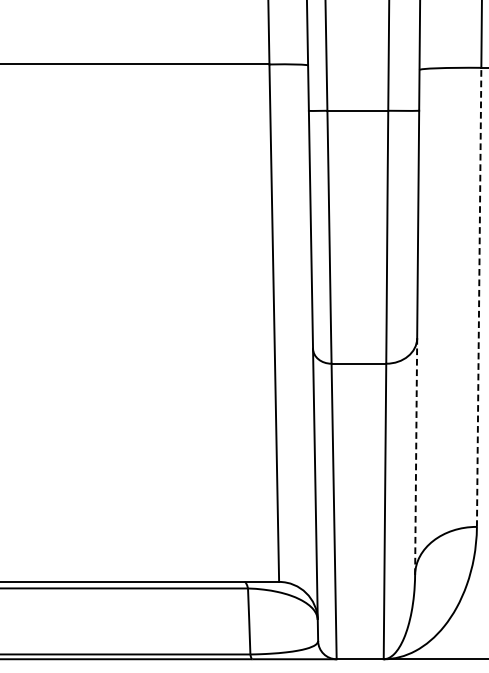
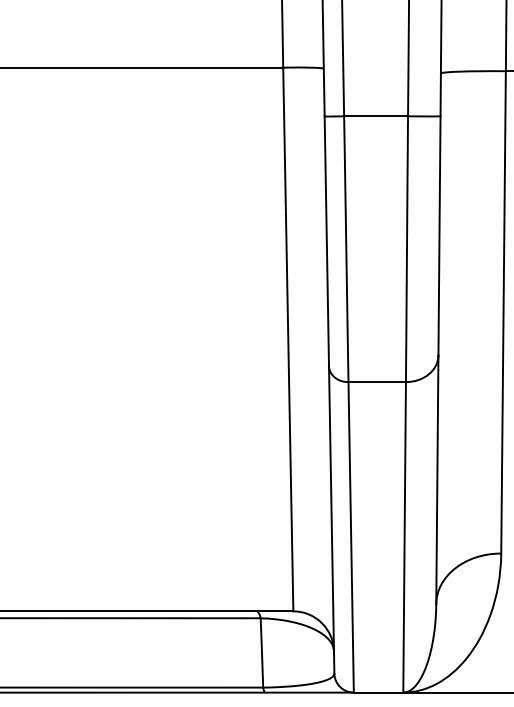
line: (479, 296) -> (503, 311), dashed -> solid
line: (416, 456) -> (437, 479), dashed -> solid

